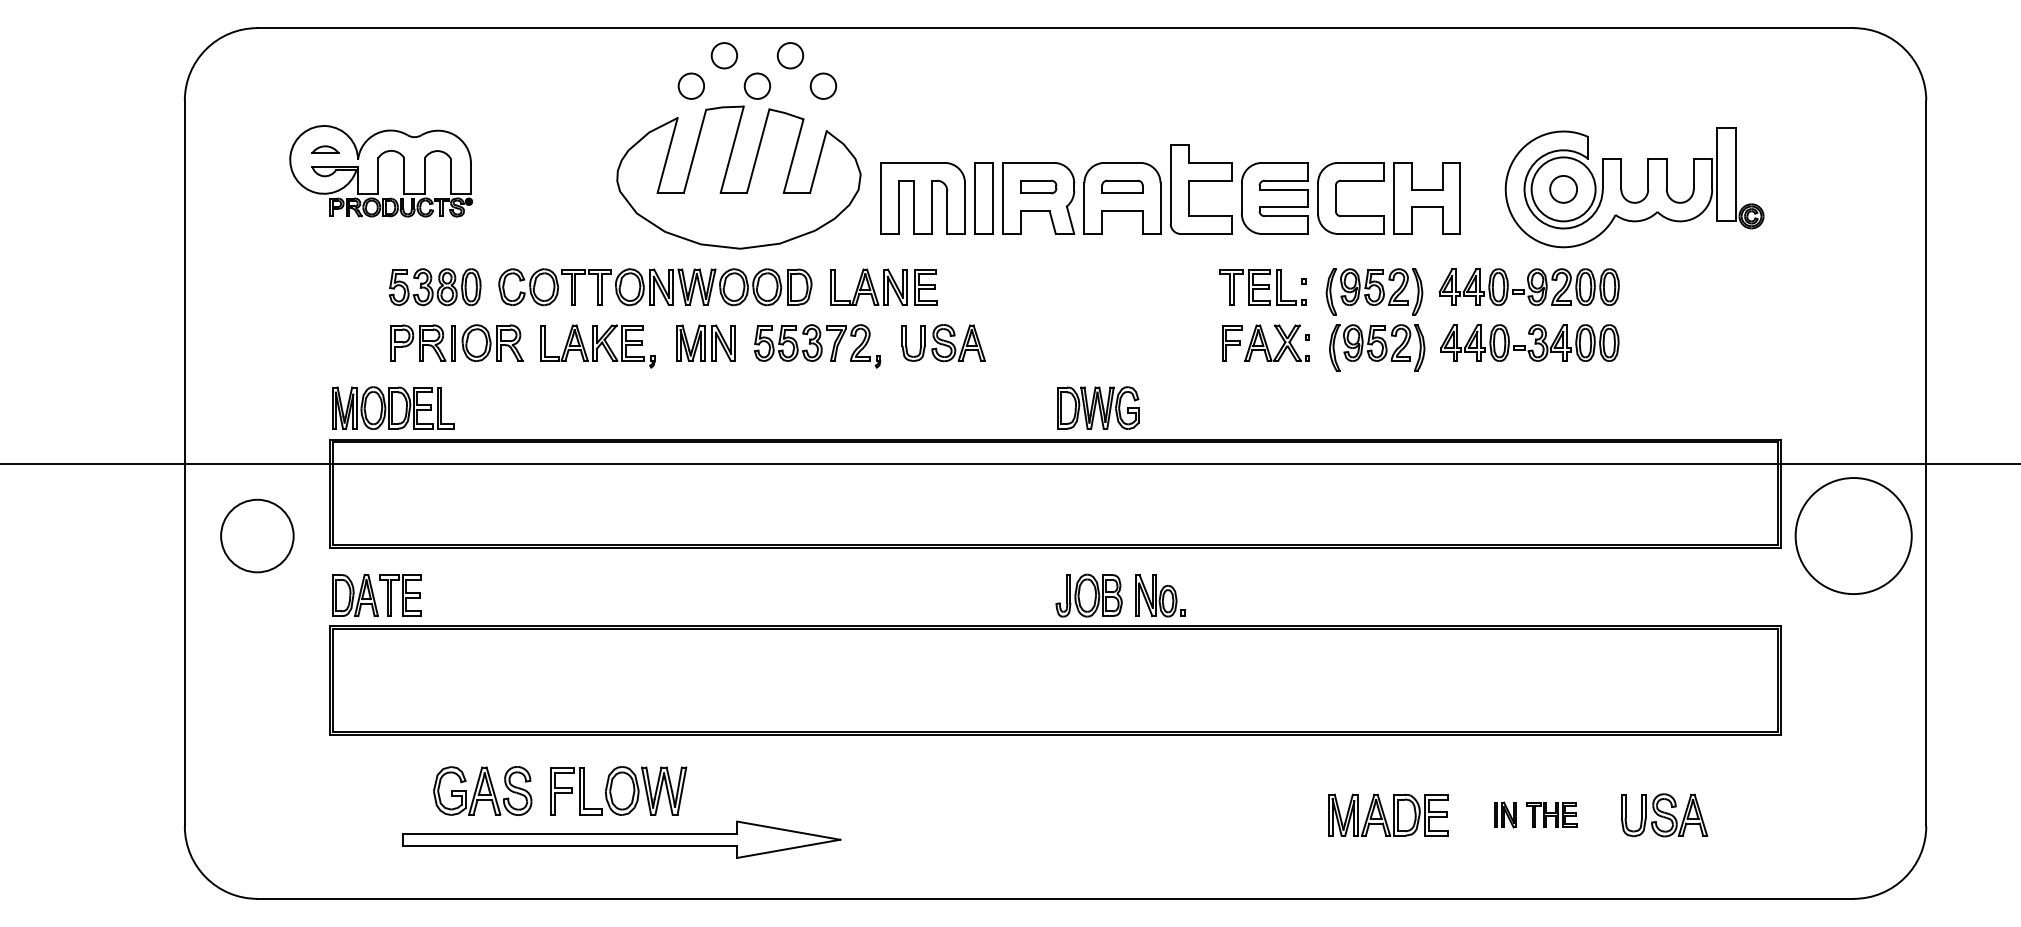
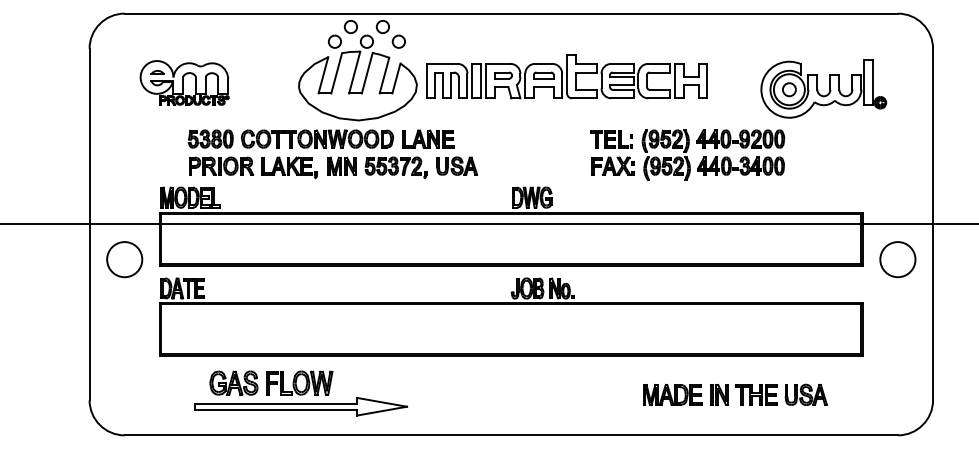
part: (1634, 186) -> (823, 88), moved
part: (1169, 188) -> (566, 76), moved
circle: (1852, 535) -> (897, 259), size x0.62
part: (1534, 814) -> (743, 394), size x1.67

